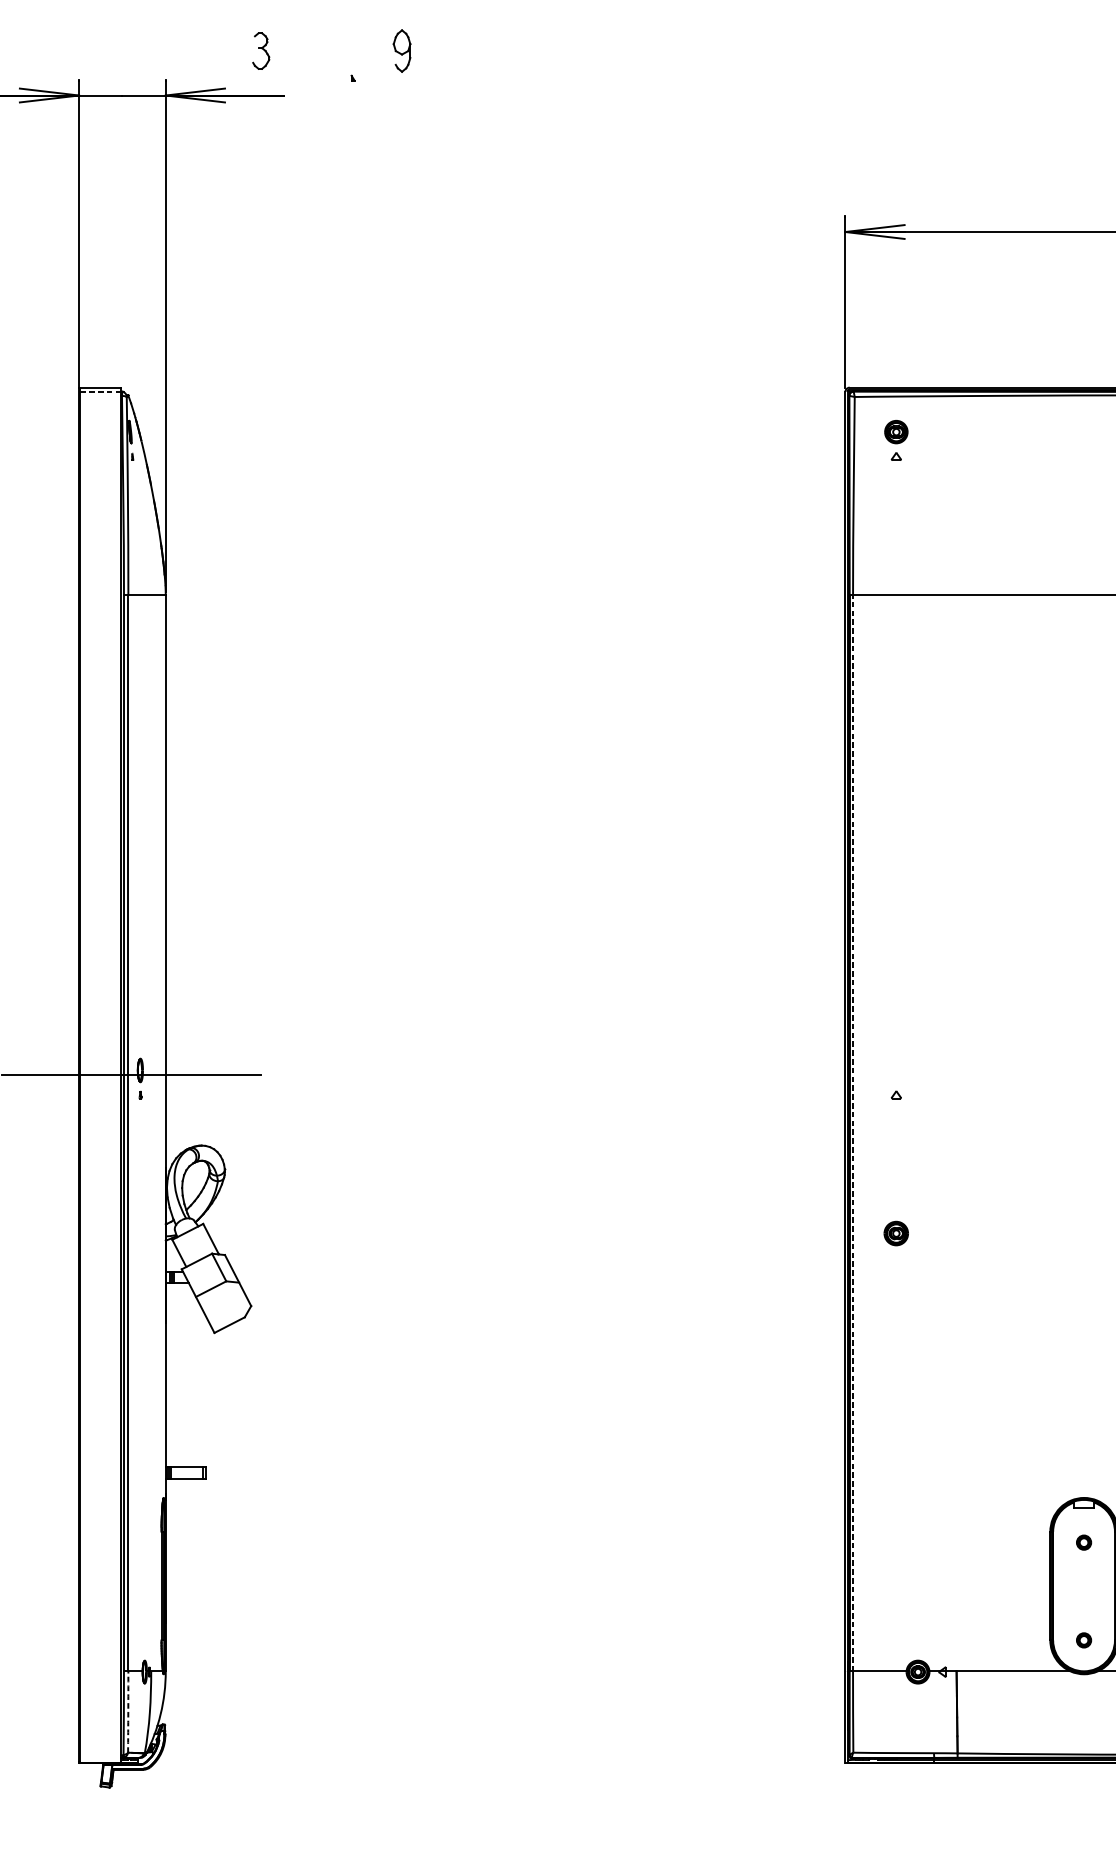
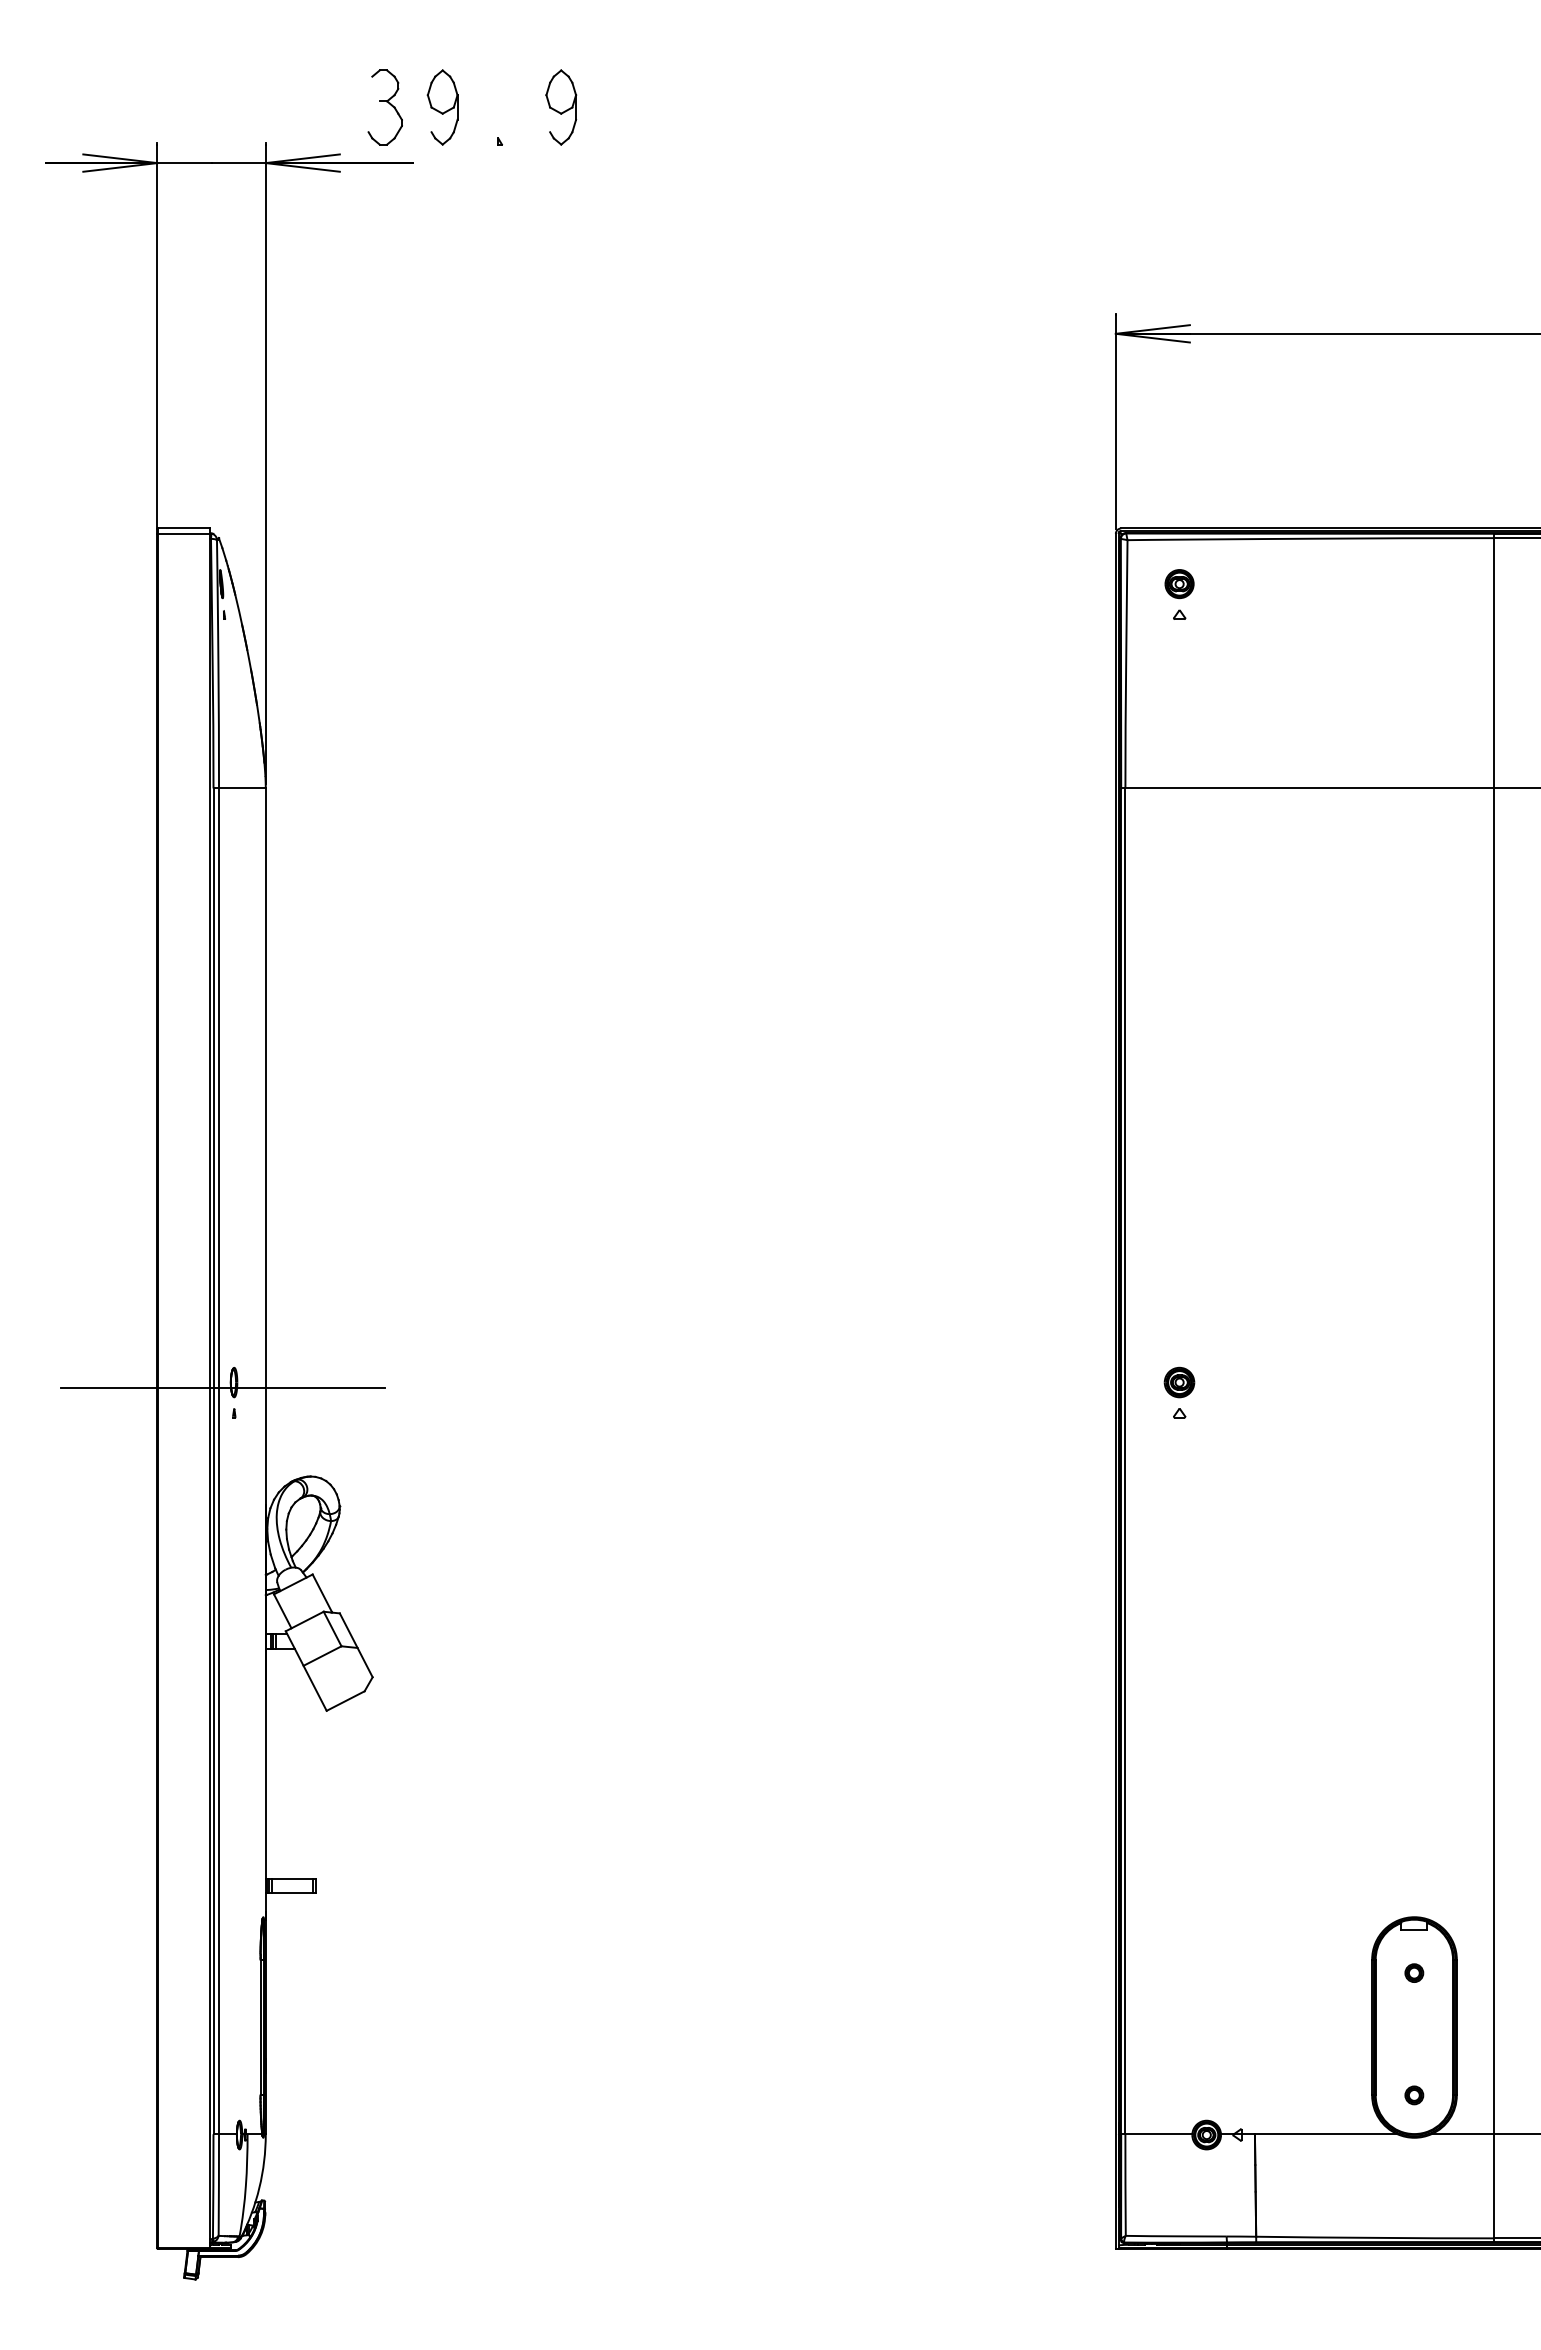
part: (260, 51) -> (384, 107), size x1.67
part: (307, 51) -> (442, 107), added
part: (402, 51) -> (561, 107), size x1.43
line: (99, 391) -> (183, 533), dashed -> solid
line: (853, 1133) -> (1125, 1461), dashed -> solid
part: (896, 1233) -> (1179, 1382), moved
arc: (127, 1712) -> (218, 2185), dashed -> solid

